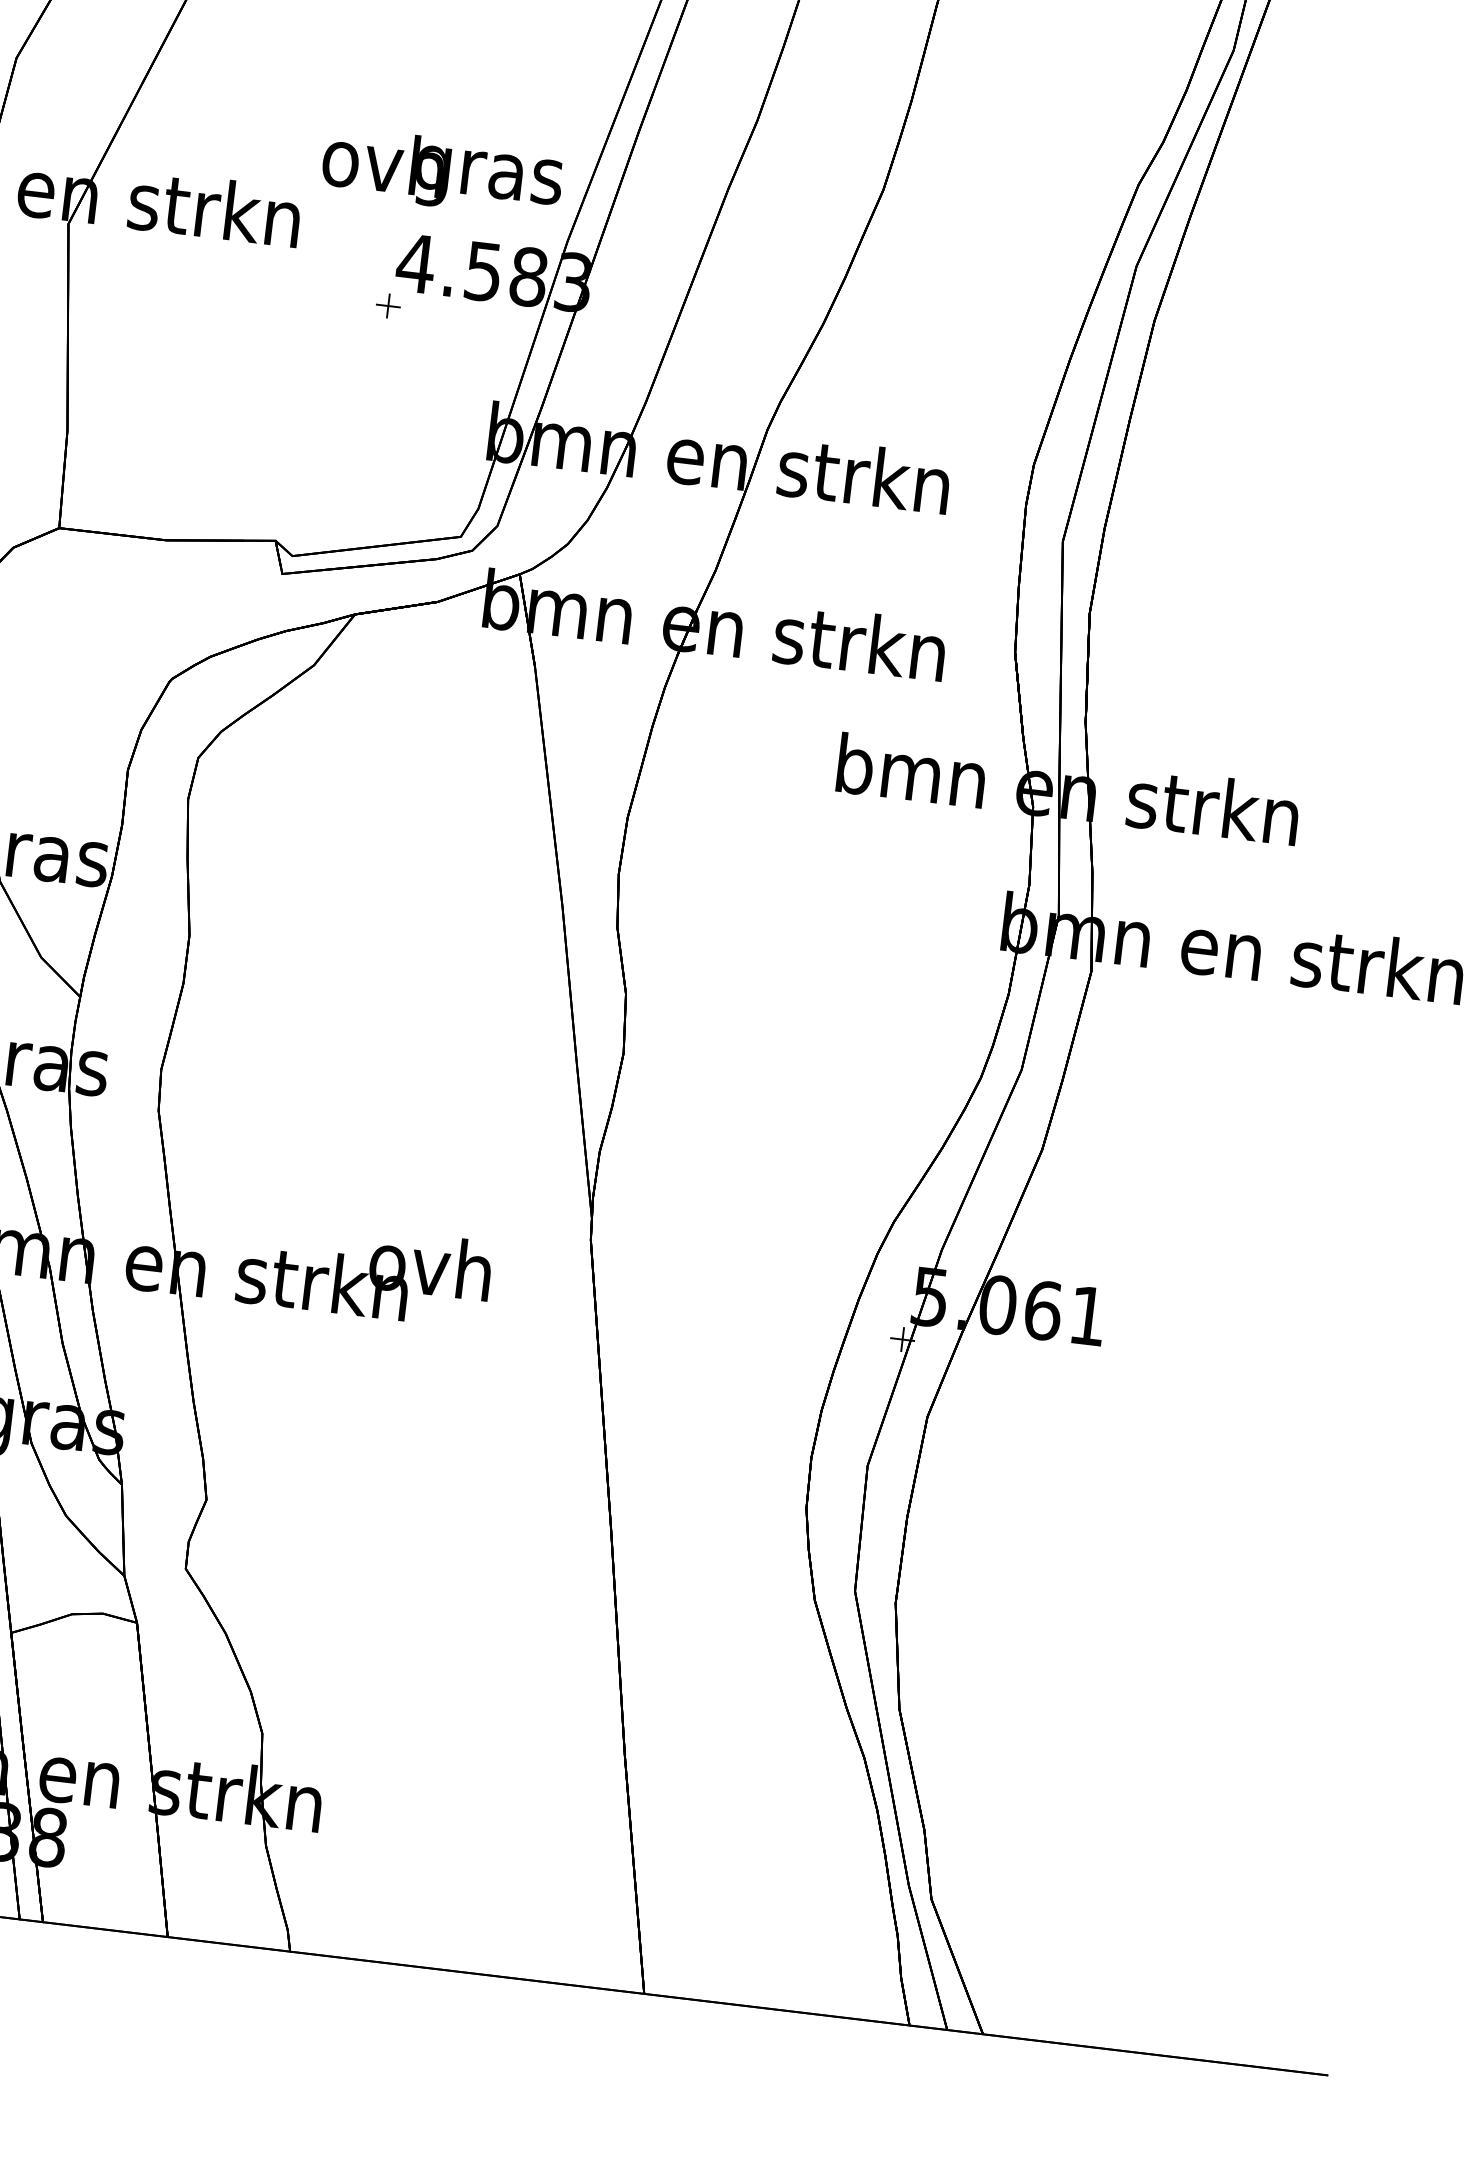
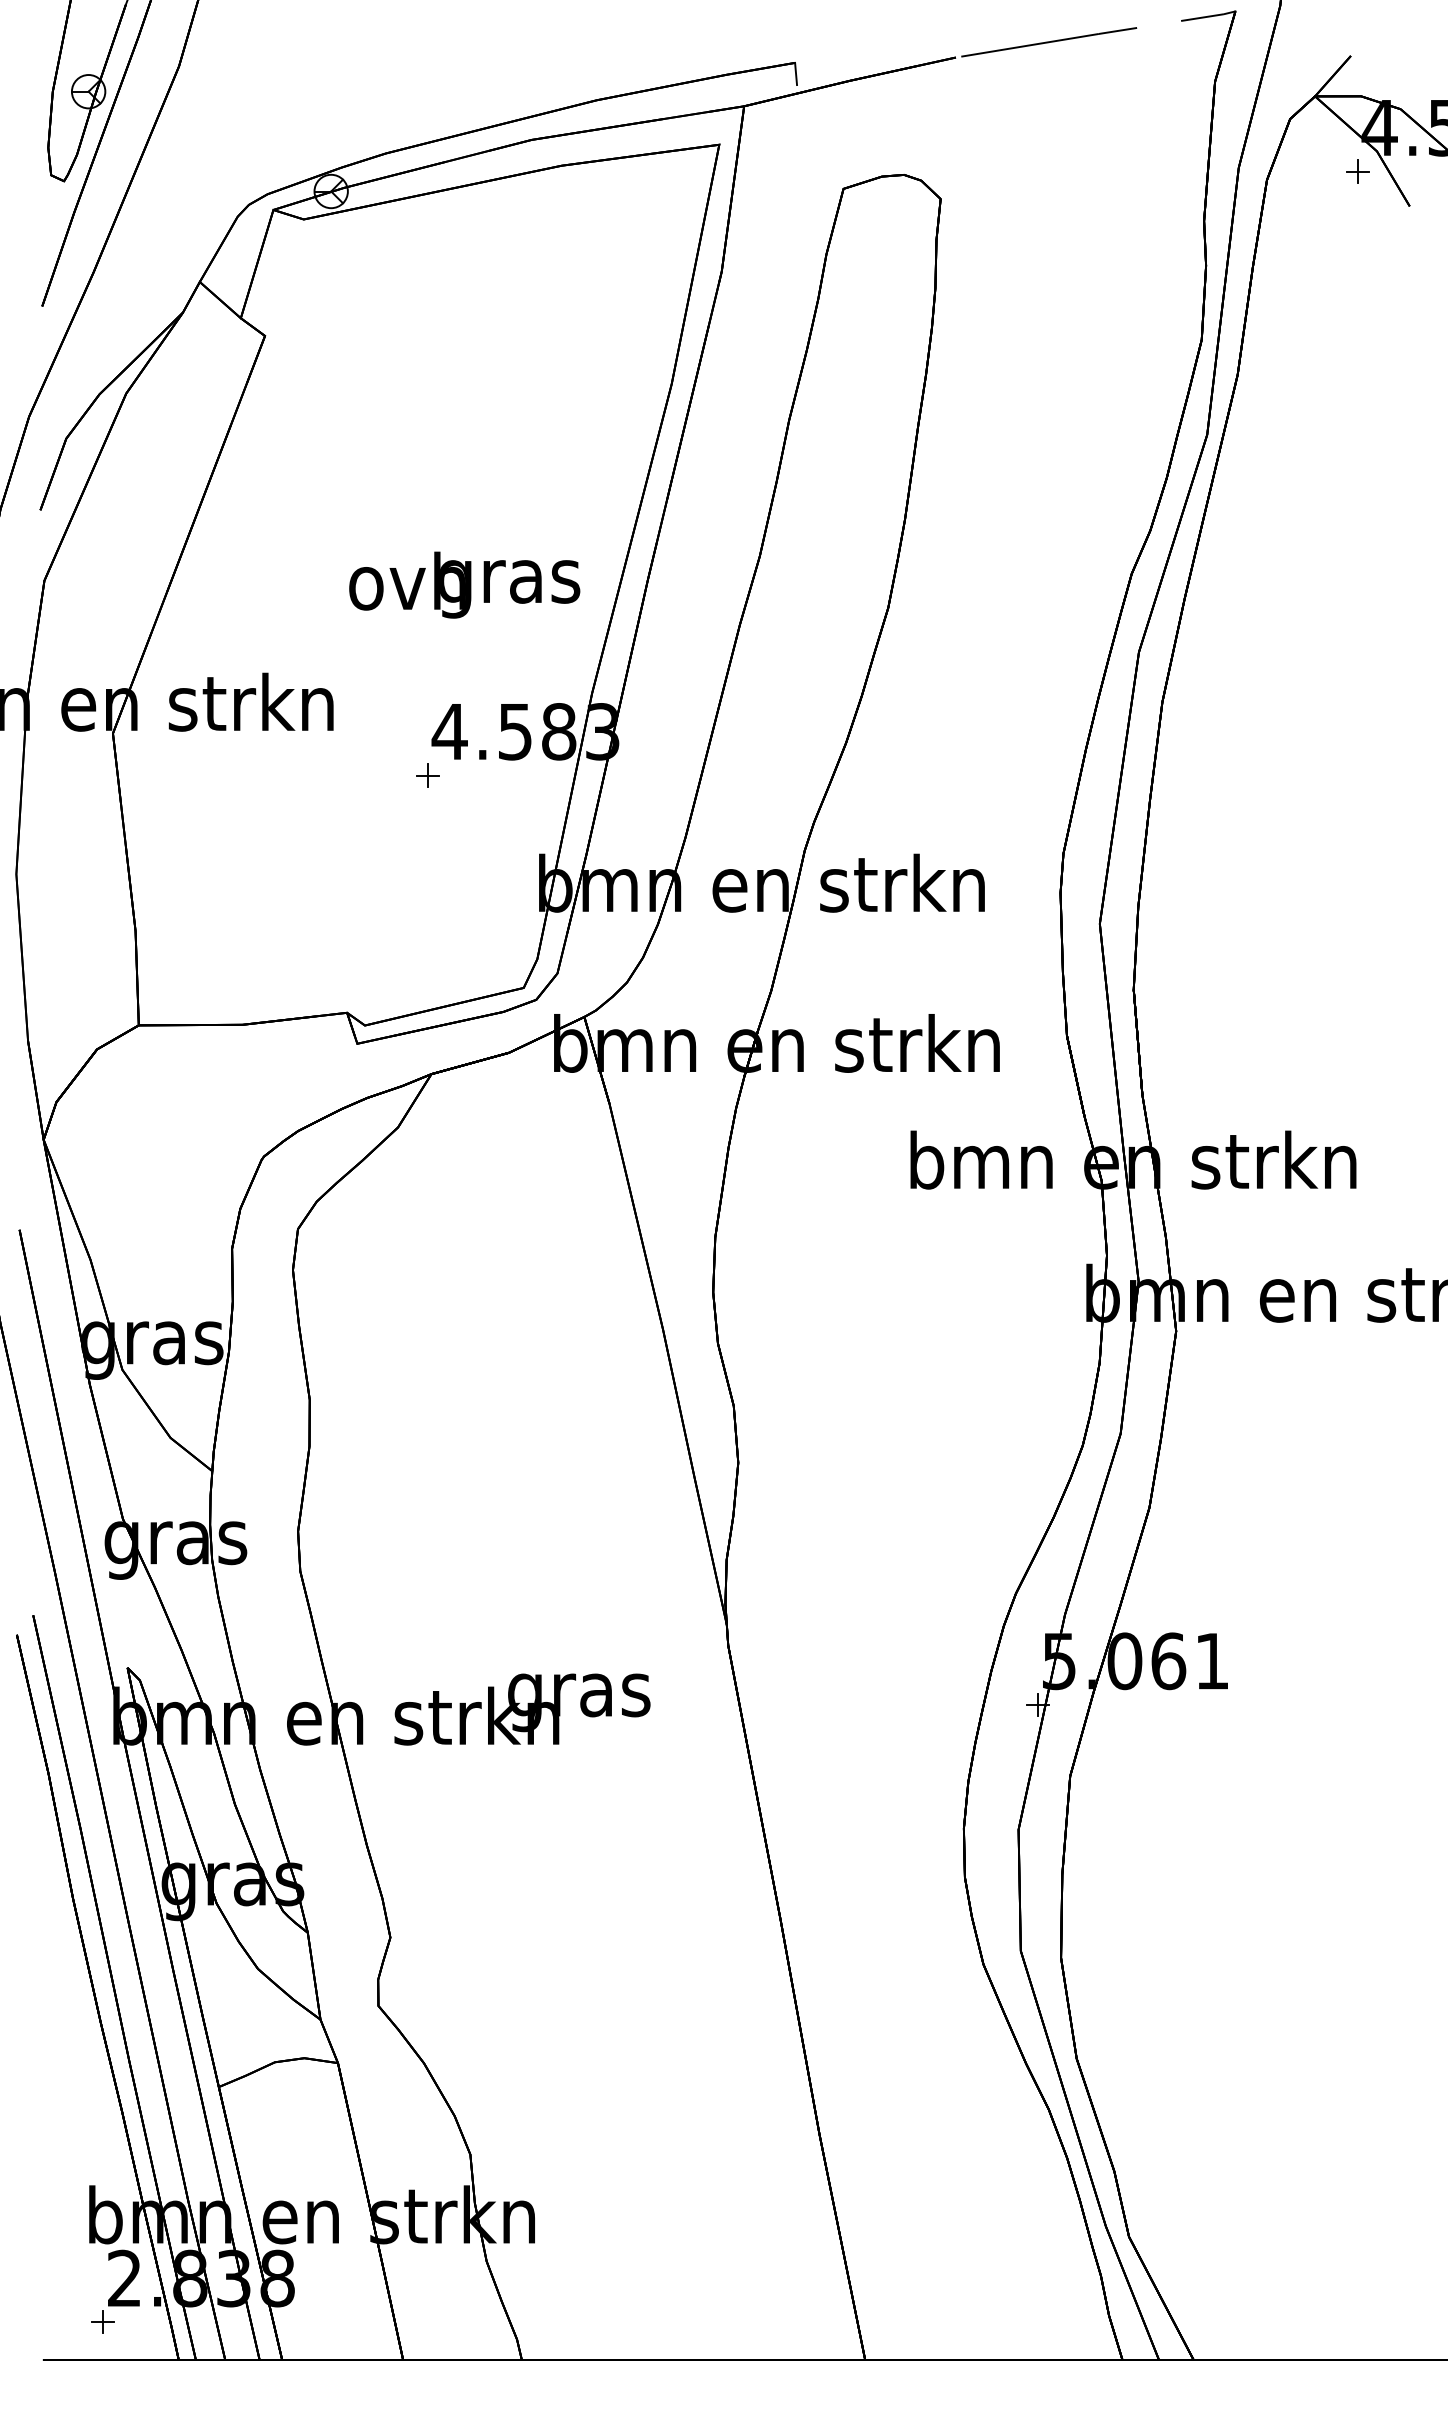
text: (442, 172) -> (464, 584), moved
text: (431, 1273) -> (579, 1695), ovh -> gras

